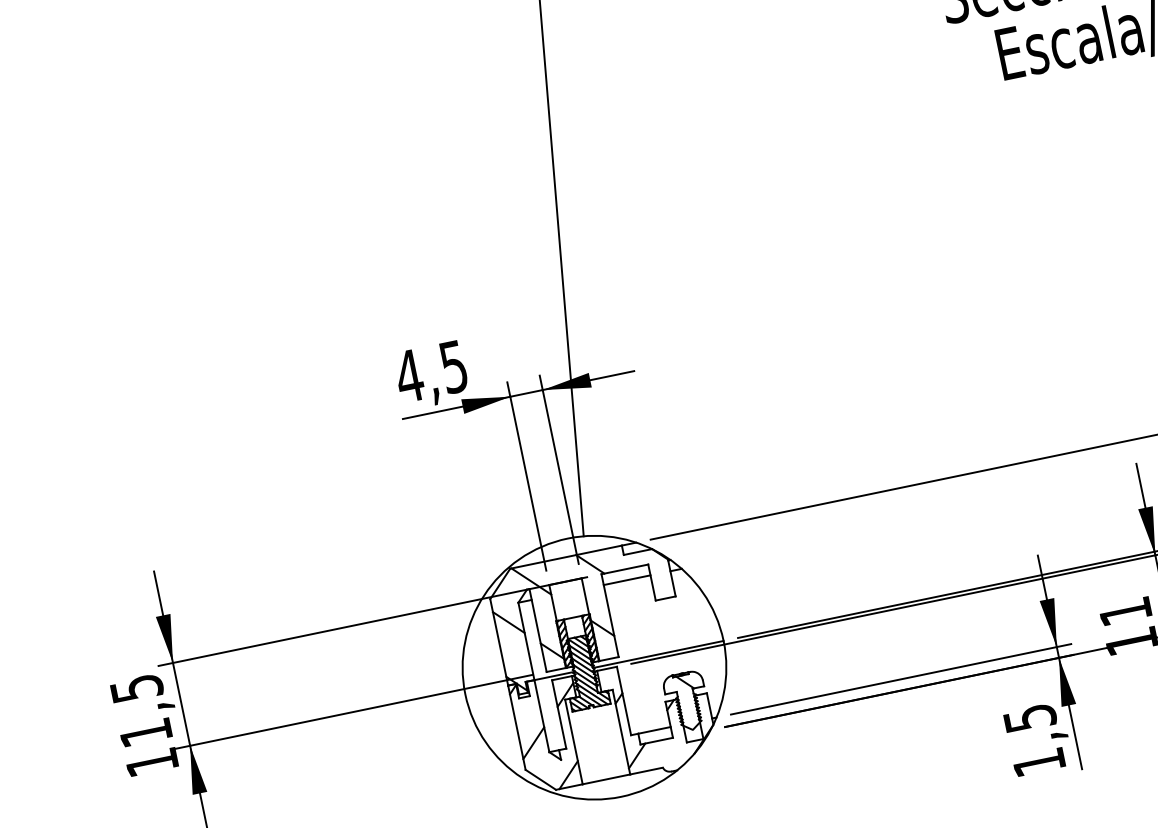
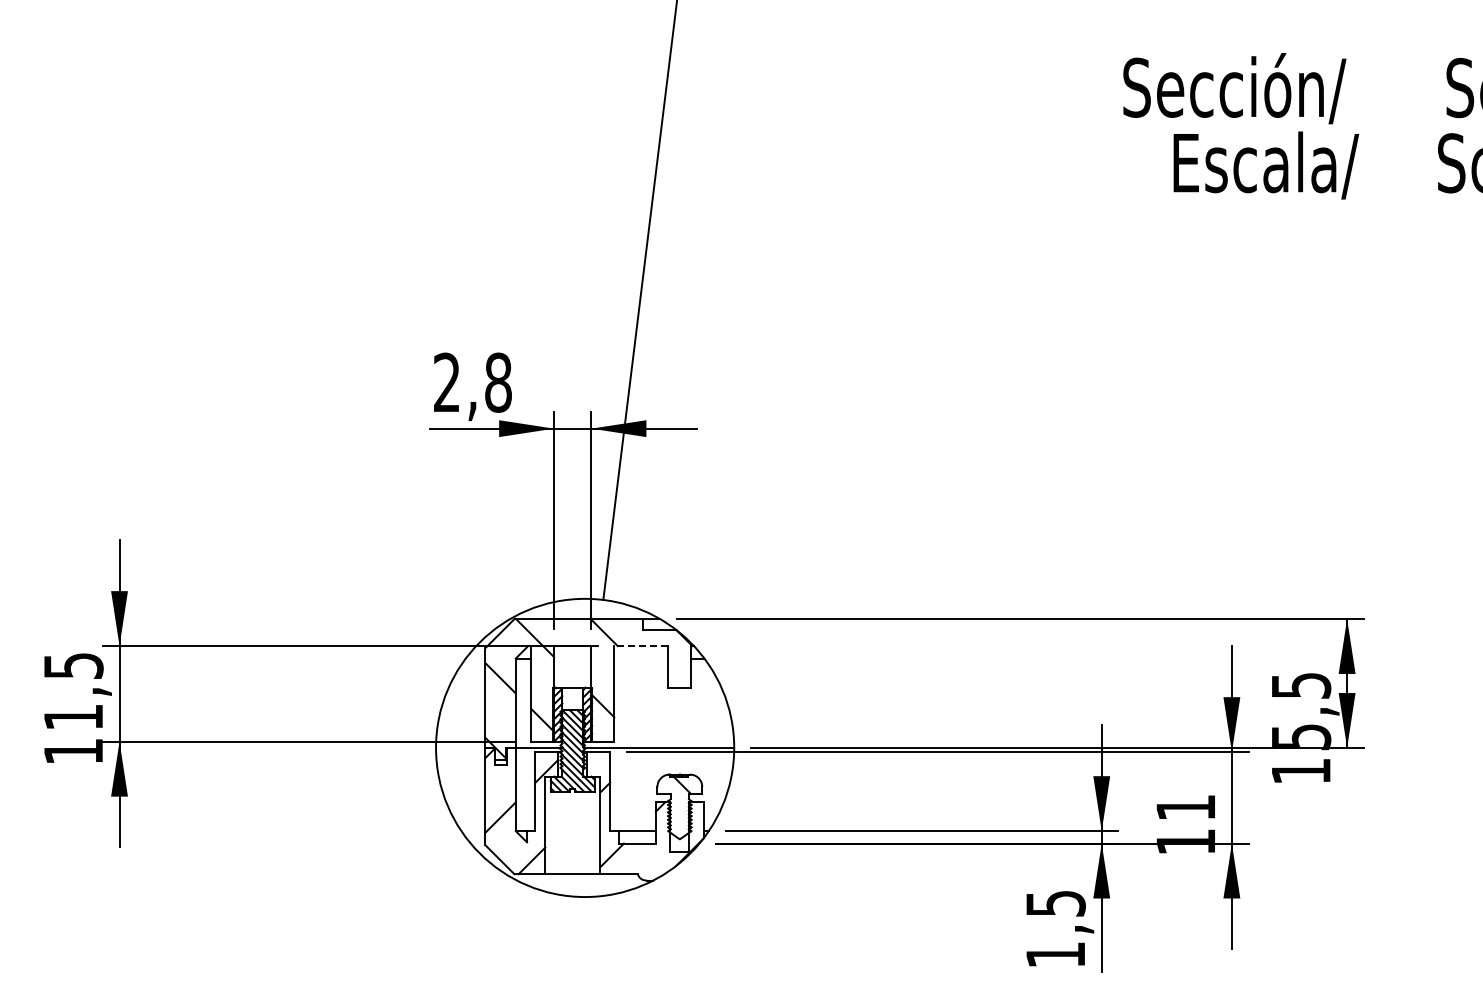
text: (430, 371) -> (471, 382), 4,5 -> 2,8
line: (625, 569) -> (641, 646), solid -> dashed
line: (627, 580) -> (641, 658), removed

